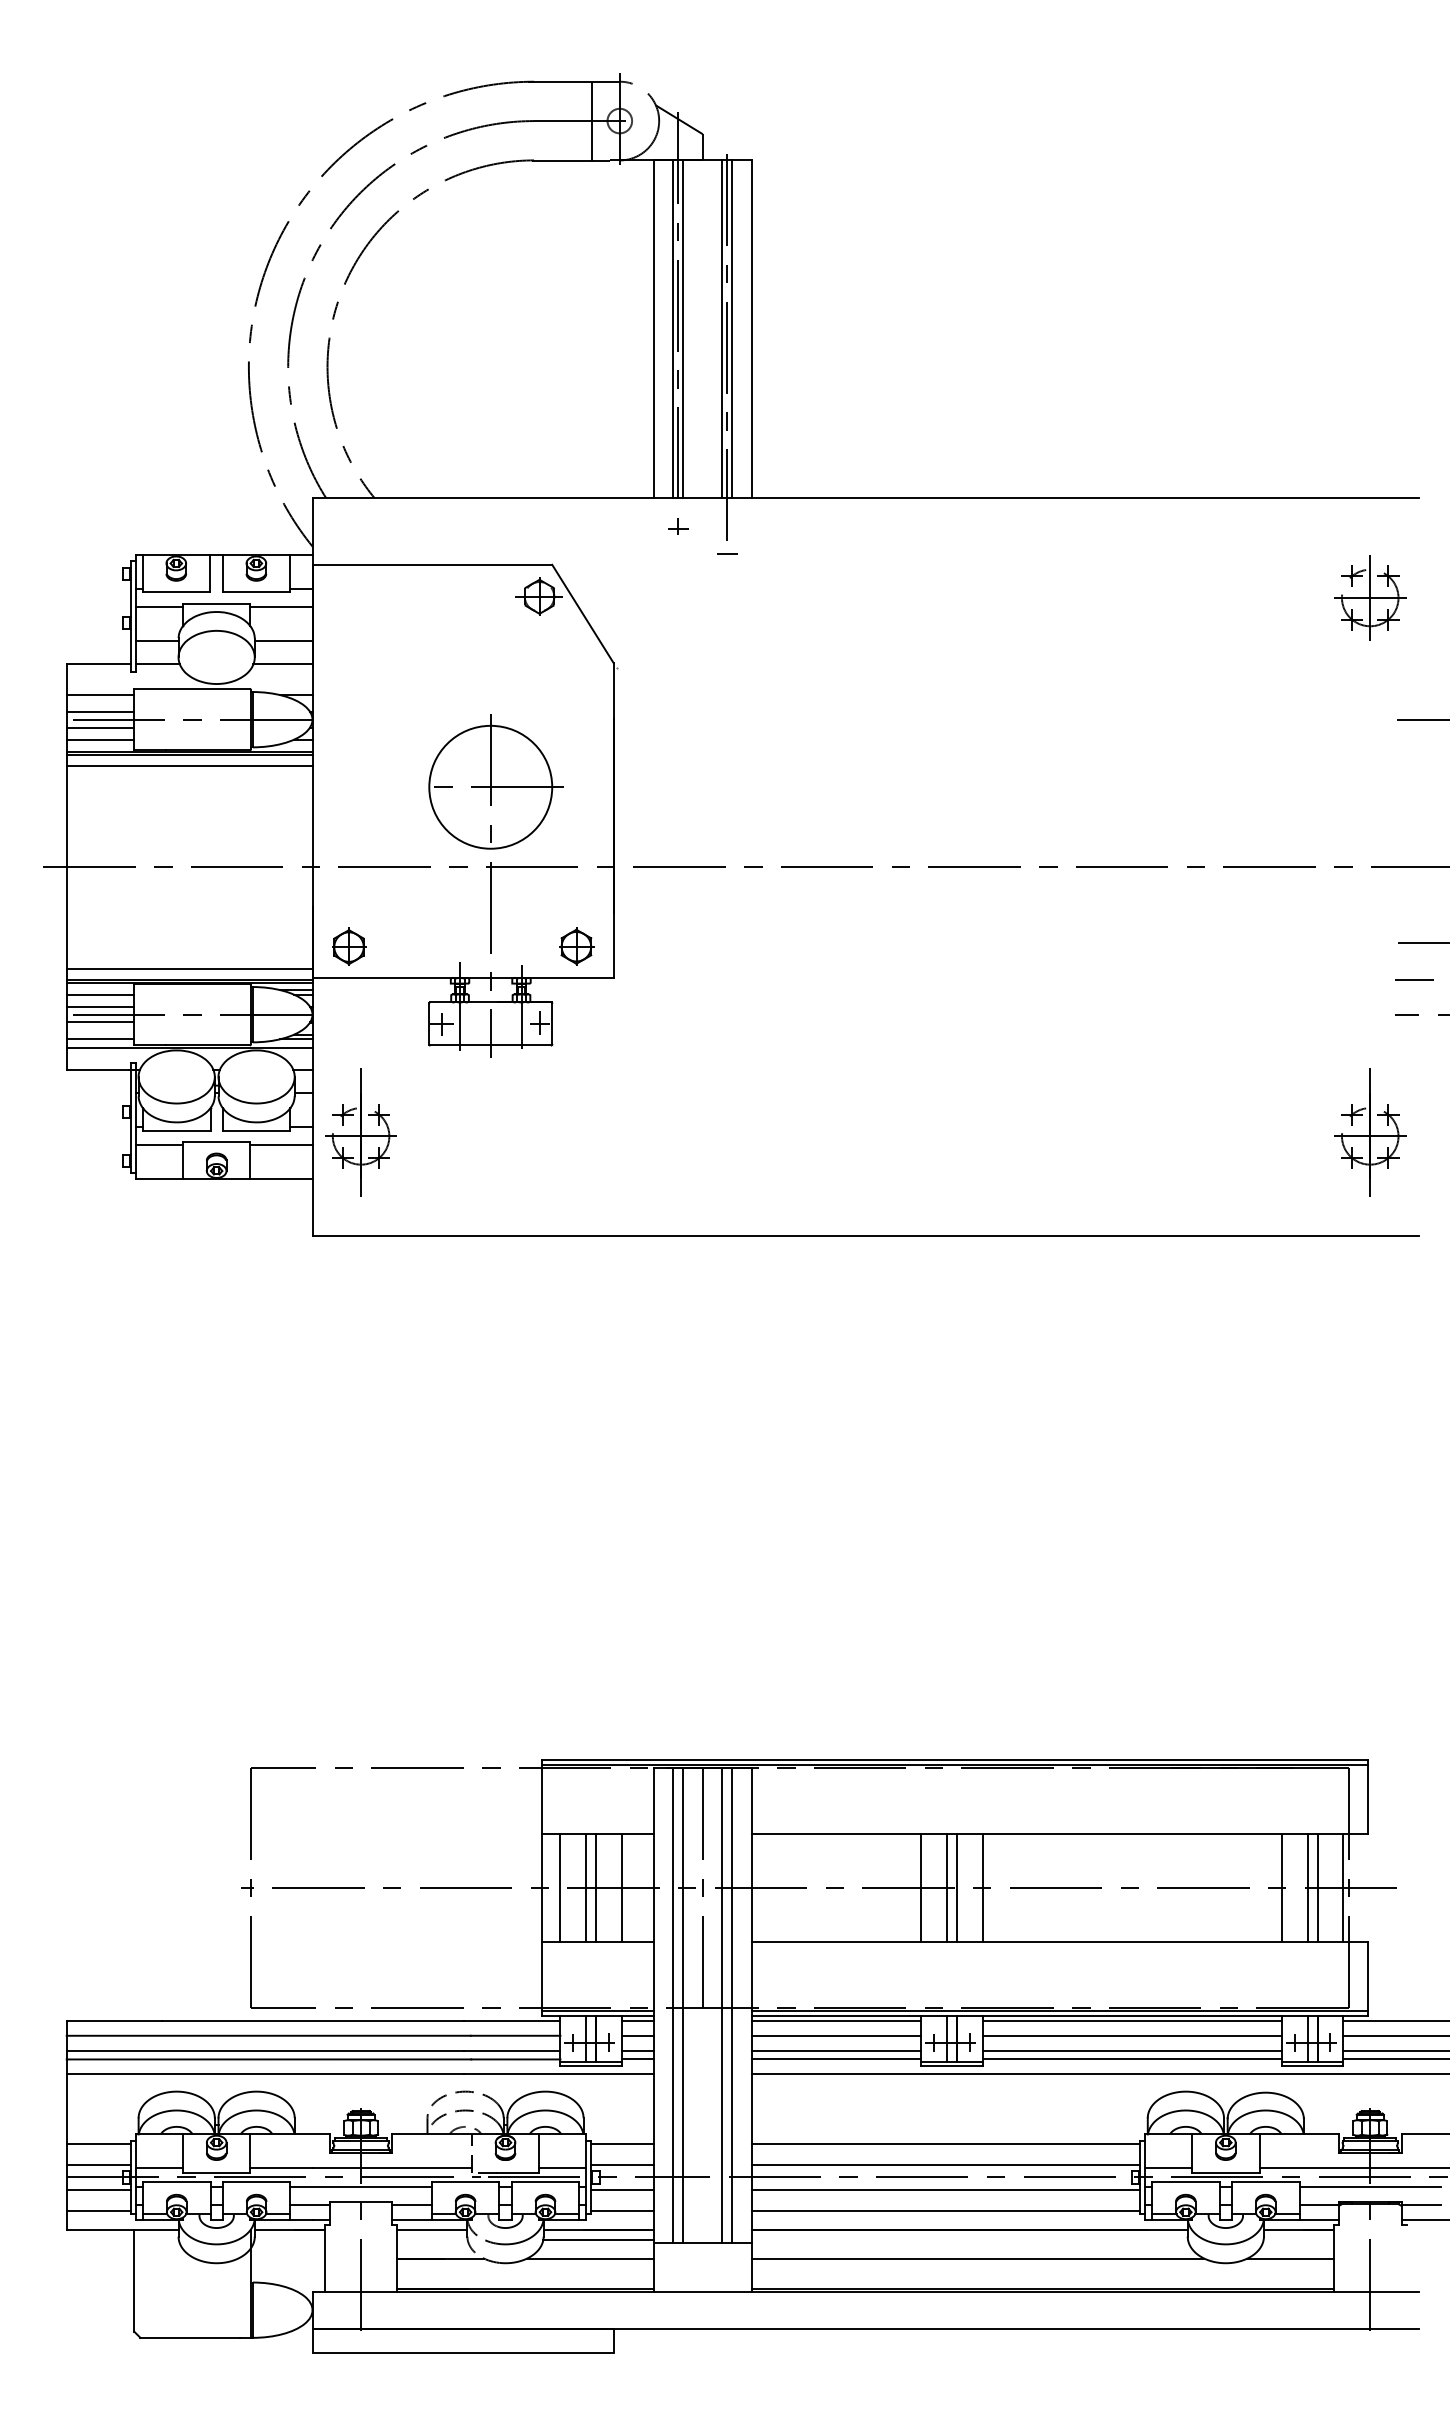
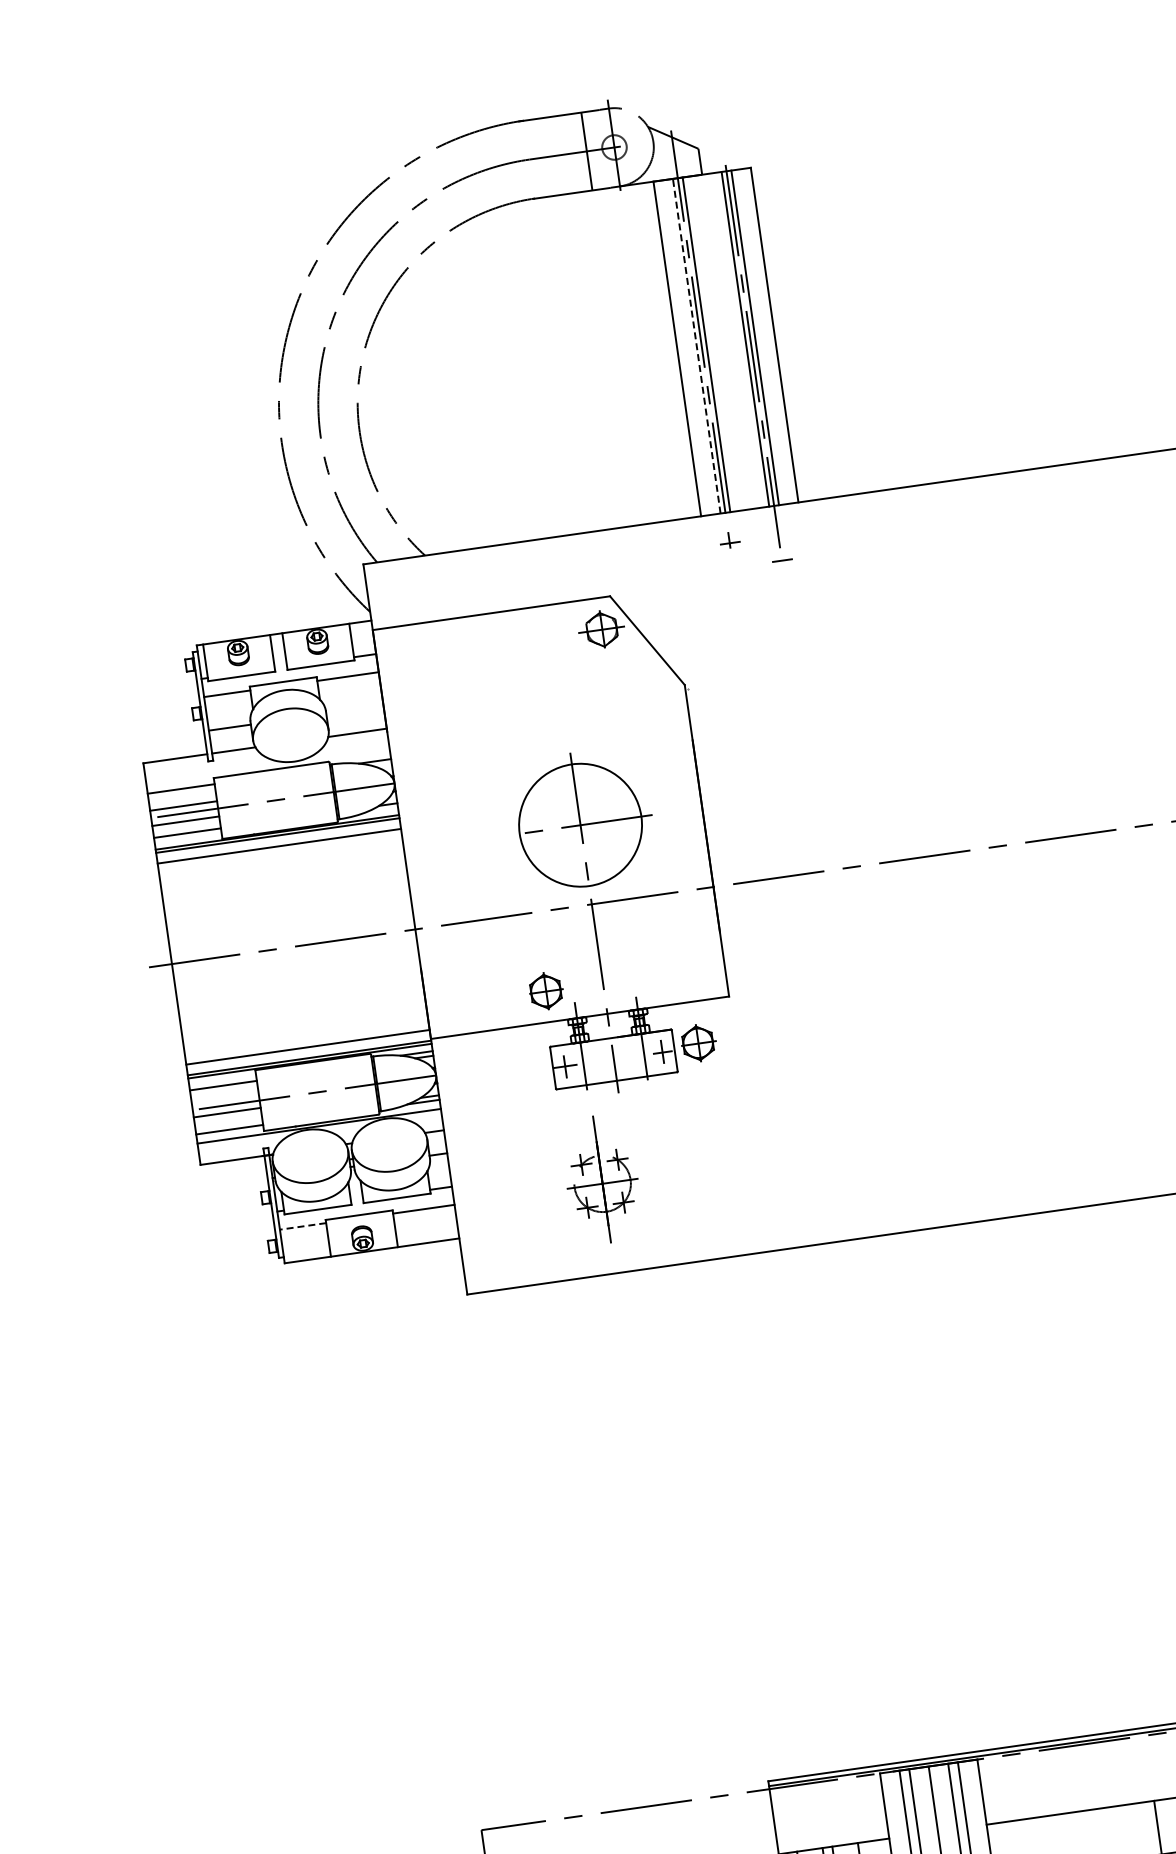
line: (673, 328) -> (696, 345), solid -> dashed
line: (283, 641) -> (354, 710), removed
part: (349, 946) -> (546, 990), moved
part: (576, 946) -> (698, 1043), moved
line: (100, 1006) -> (225, 1097), removed
part: (360, 1132) -> (601, 1180), moved
line: (159, 1145) -> (303, 1226), solid -> dashed

